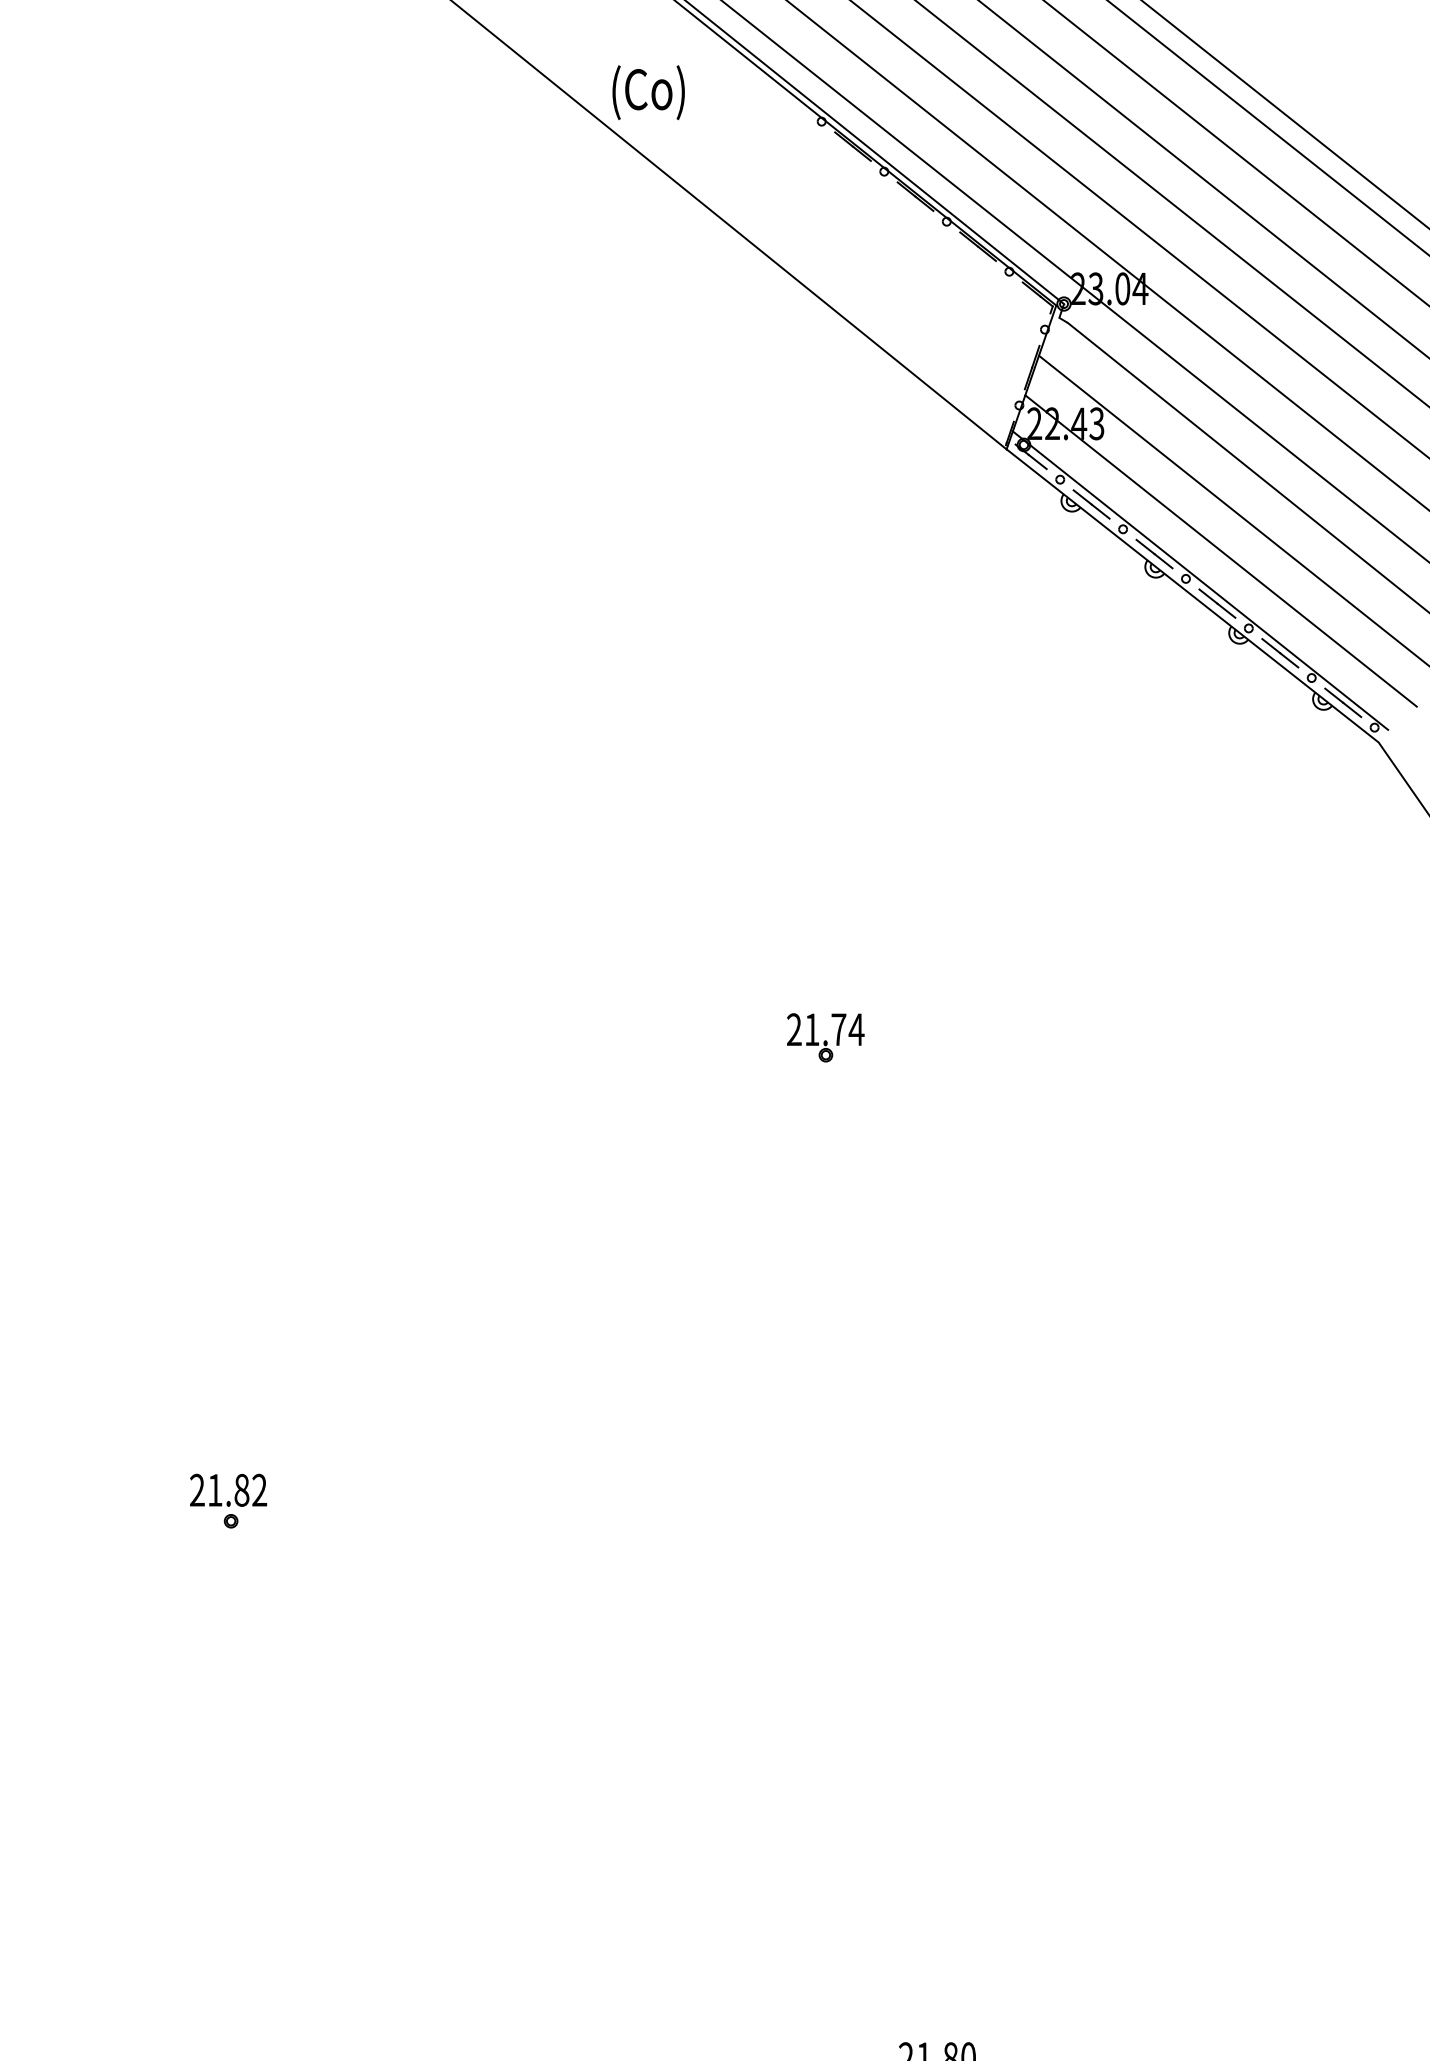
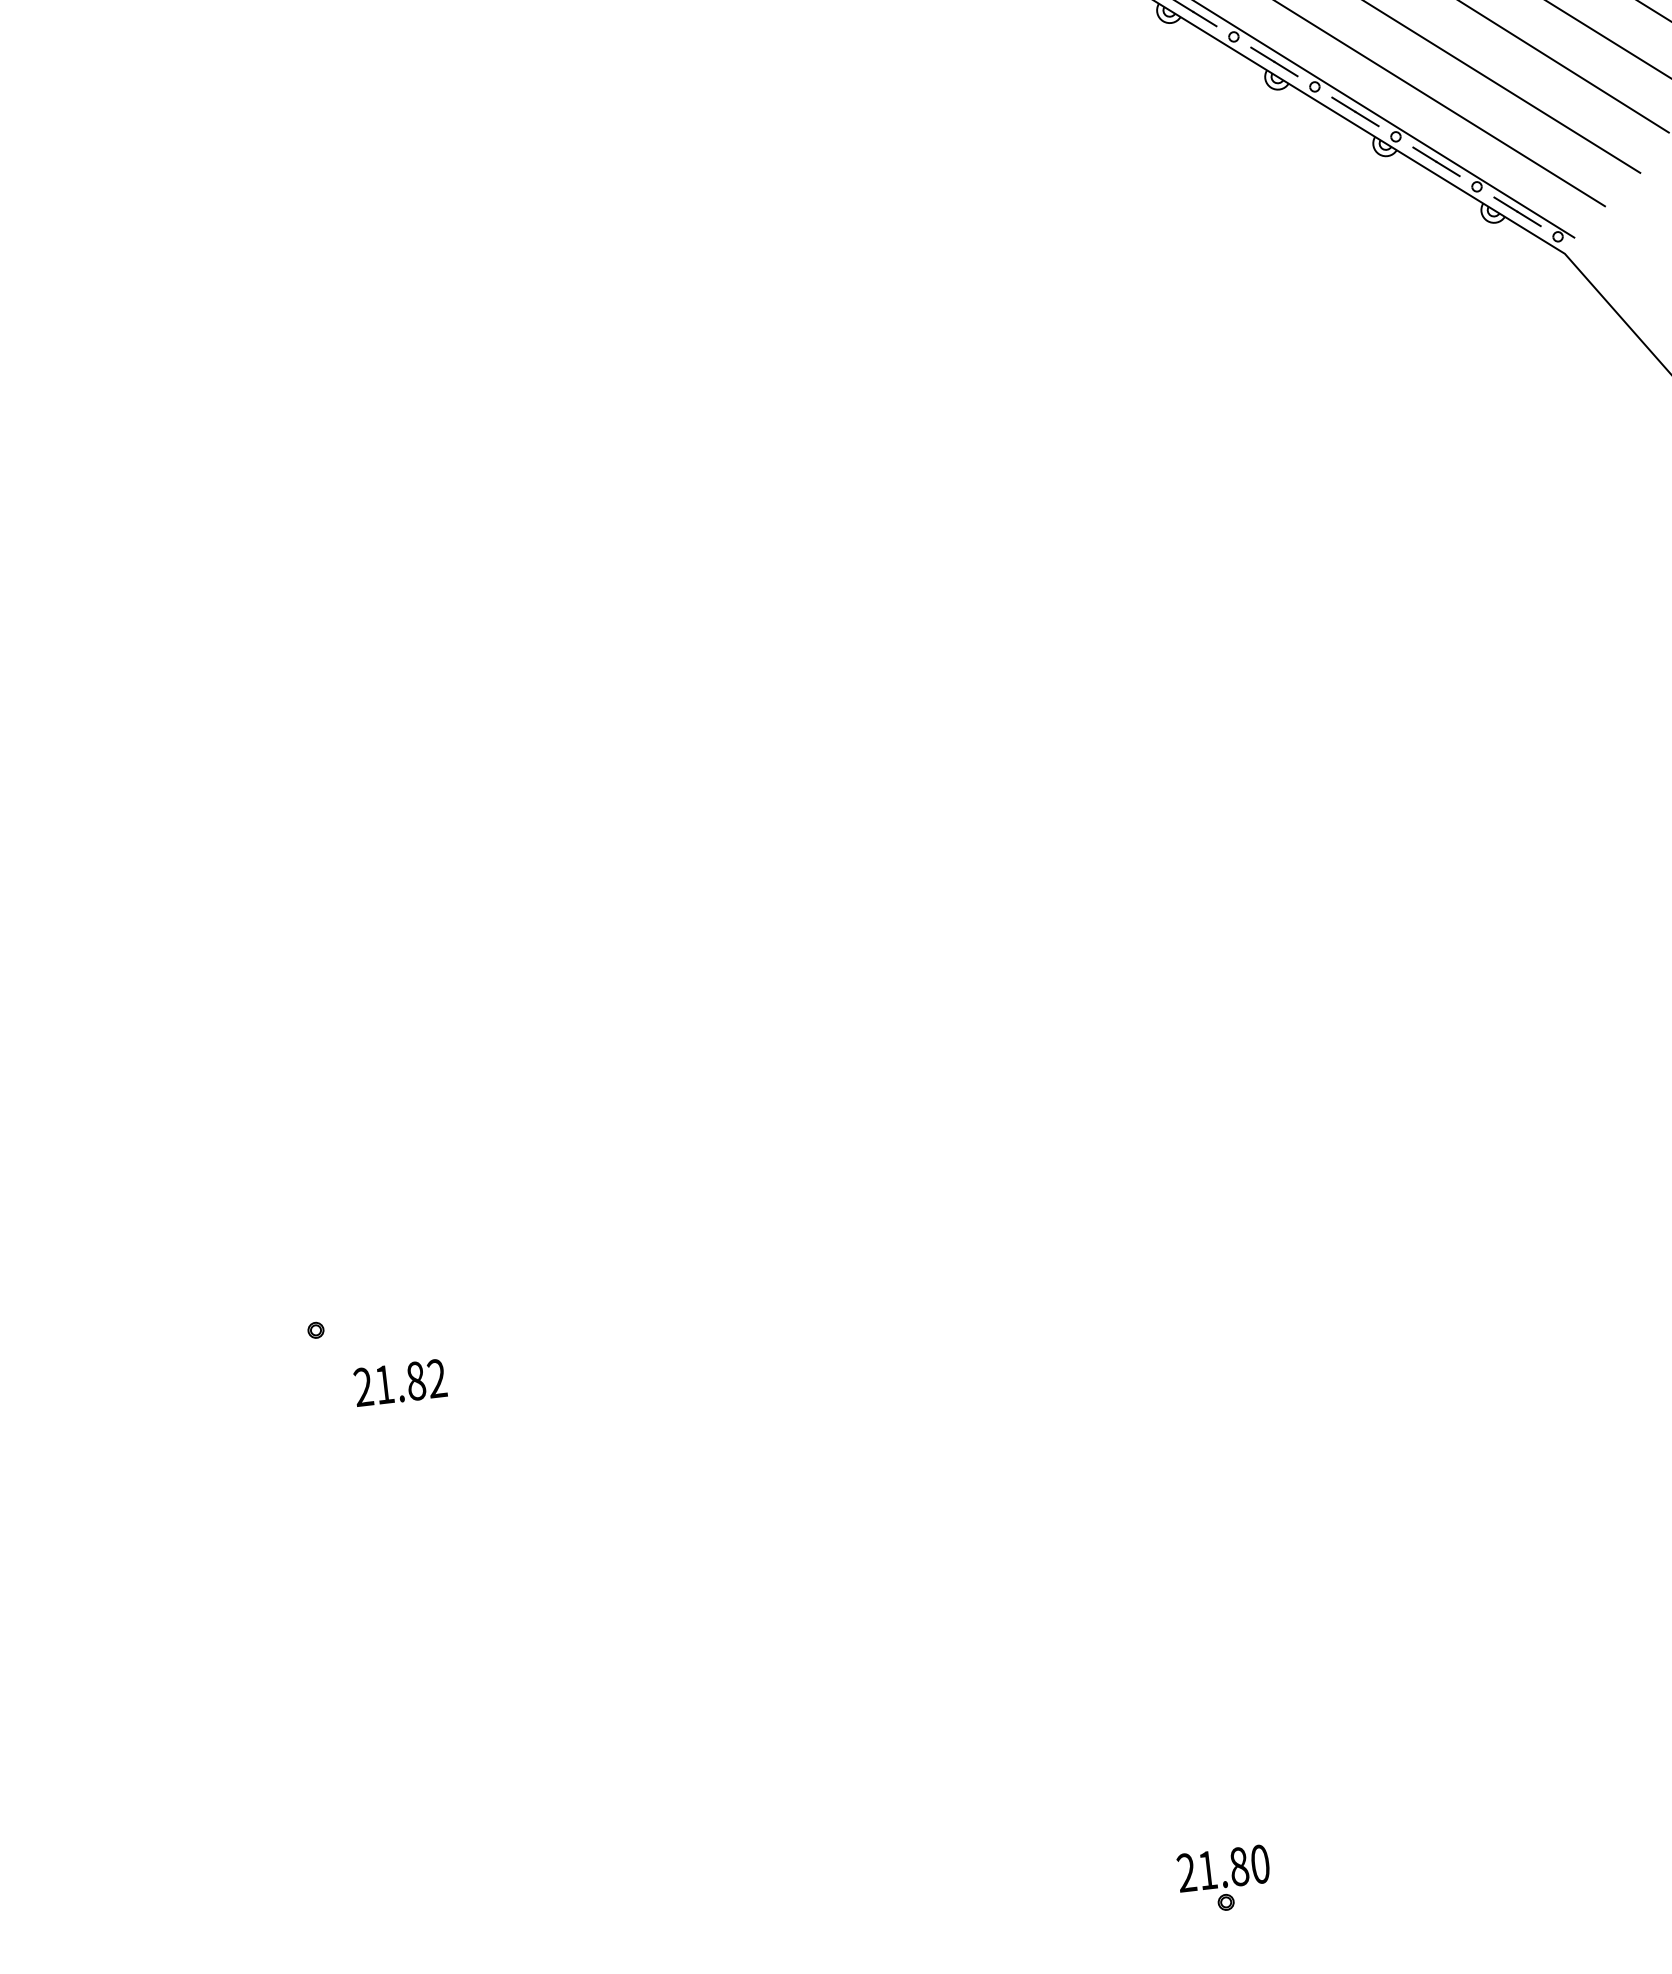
part: (825, 1037) -> (951, 677), removed
text: (228, 1489) -> (400, 1381), moved

